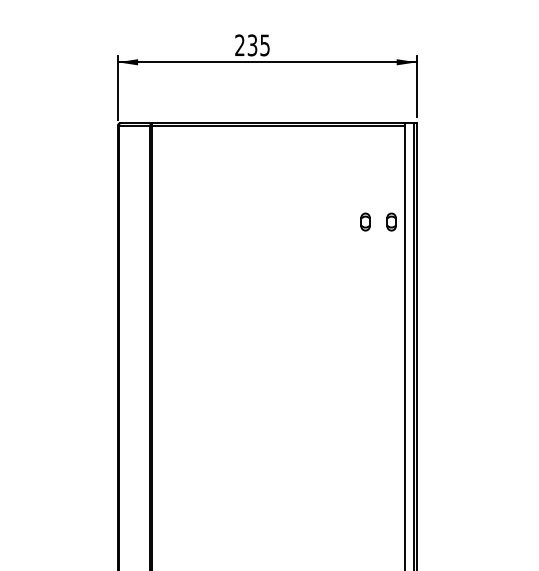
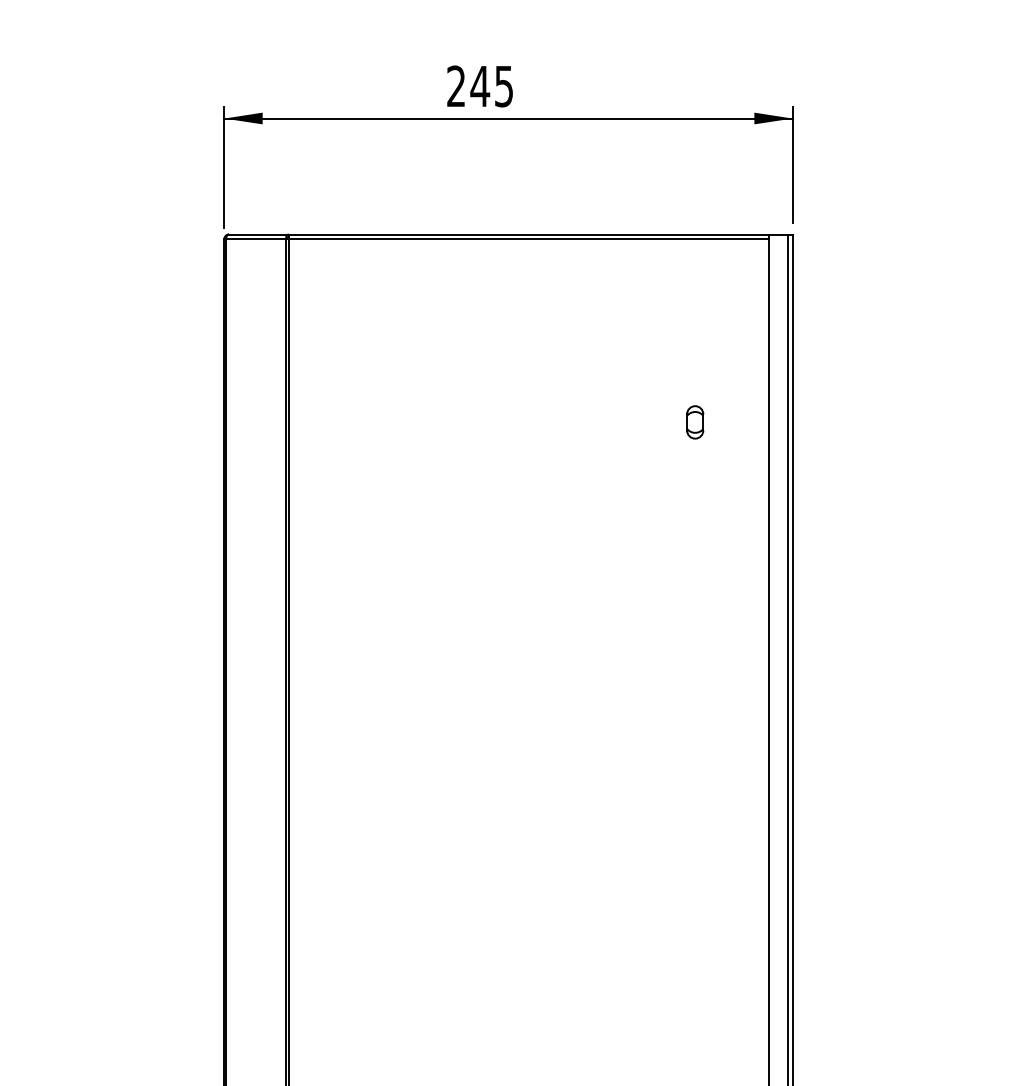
text: (252, 45) -> (480, 86), 235 -> 245
part: (391, 221) -> (744, 421), removed

